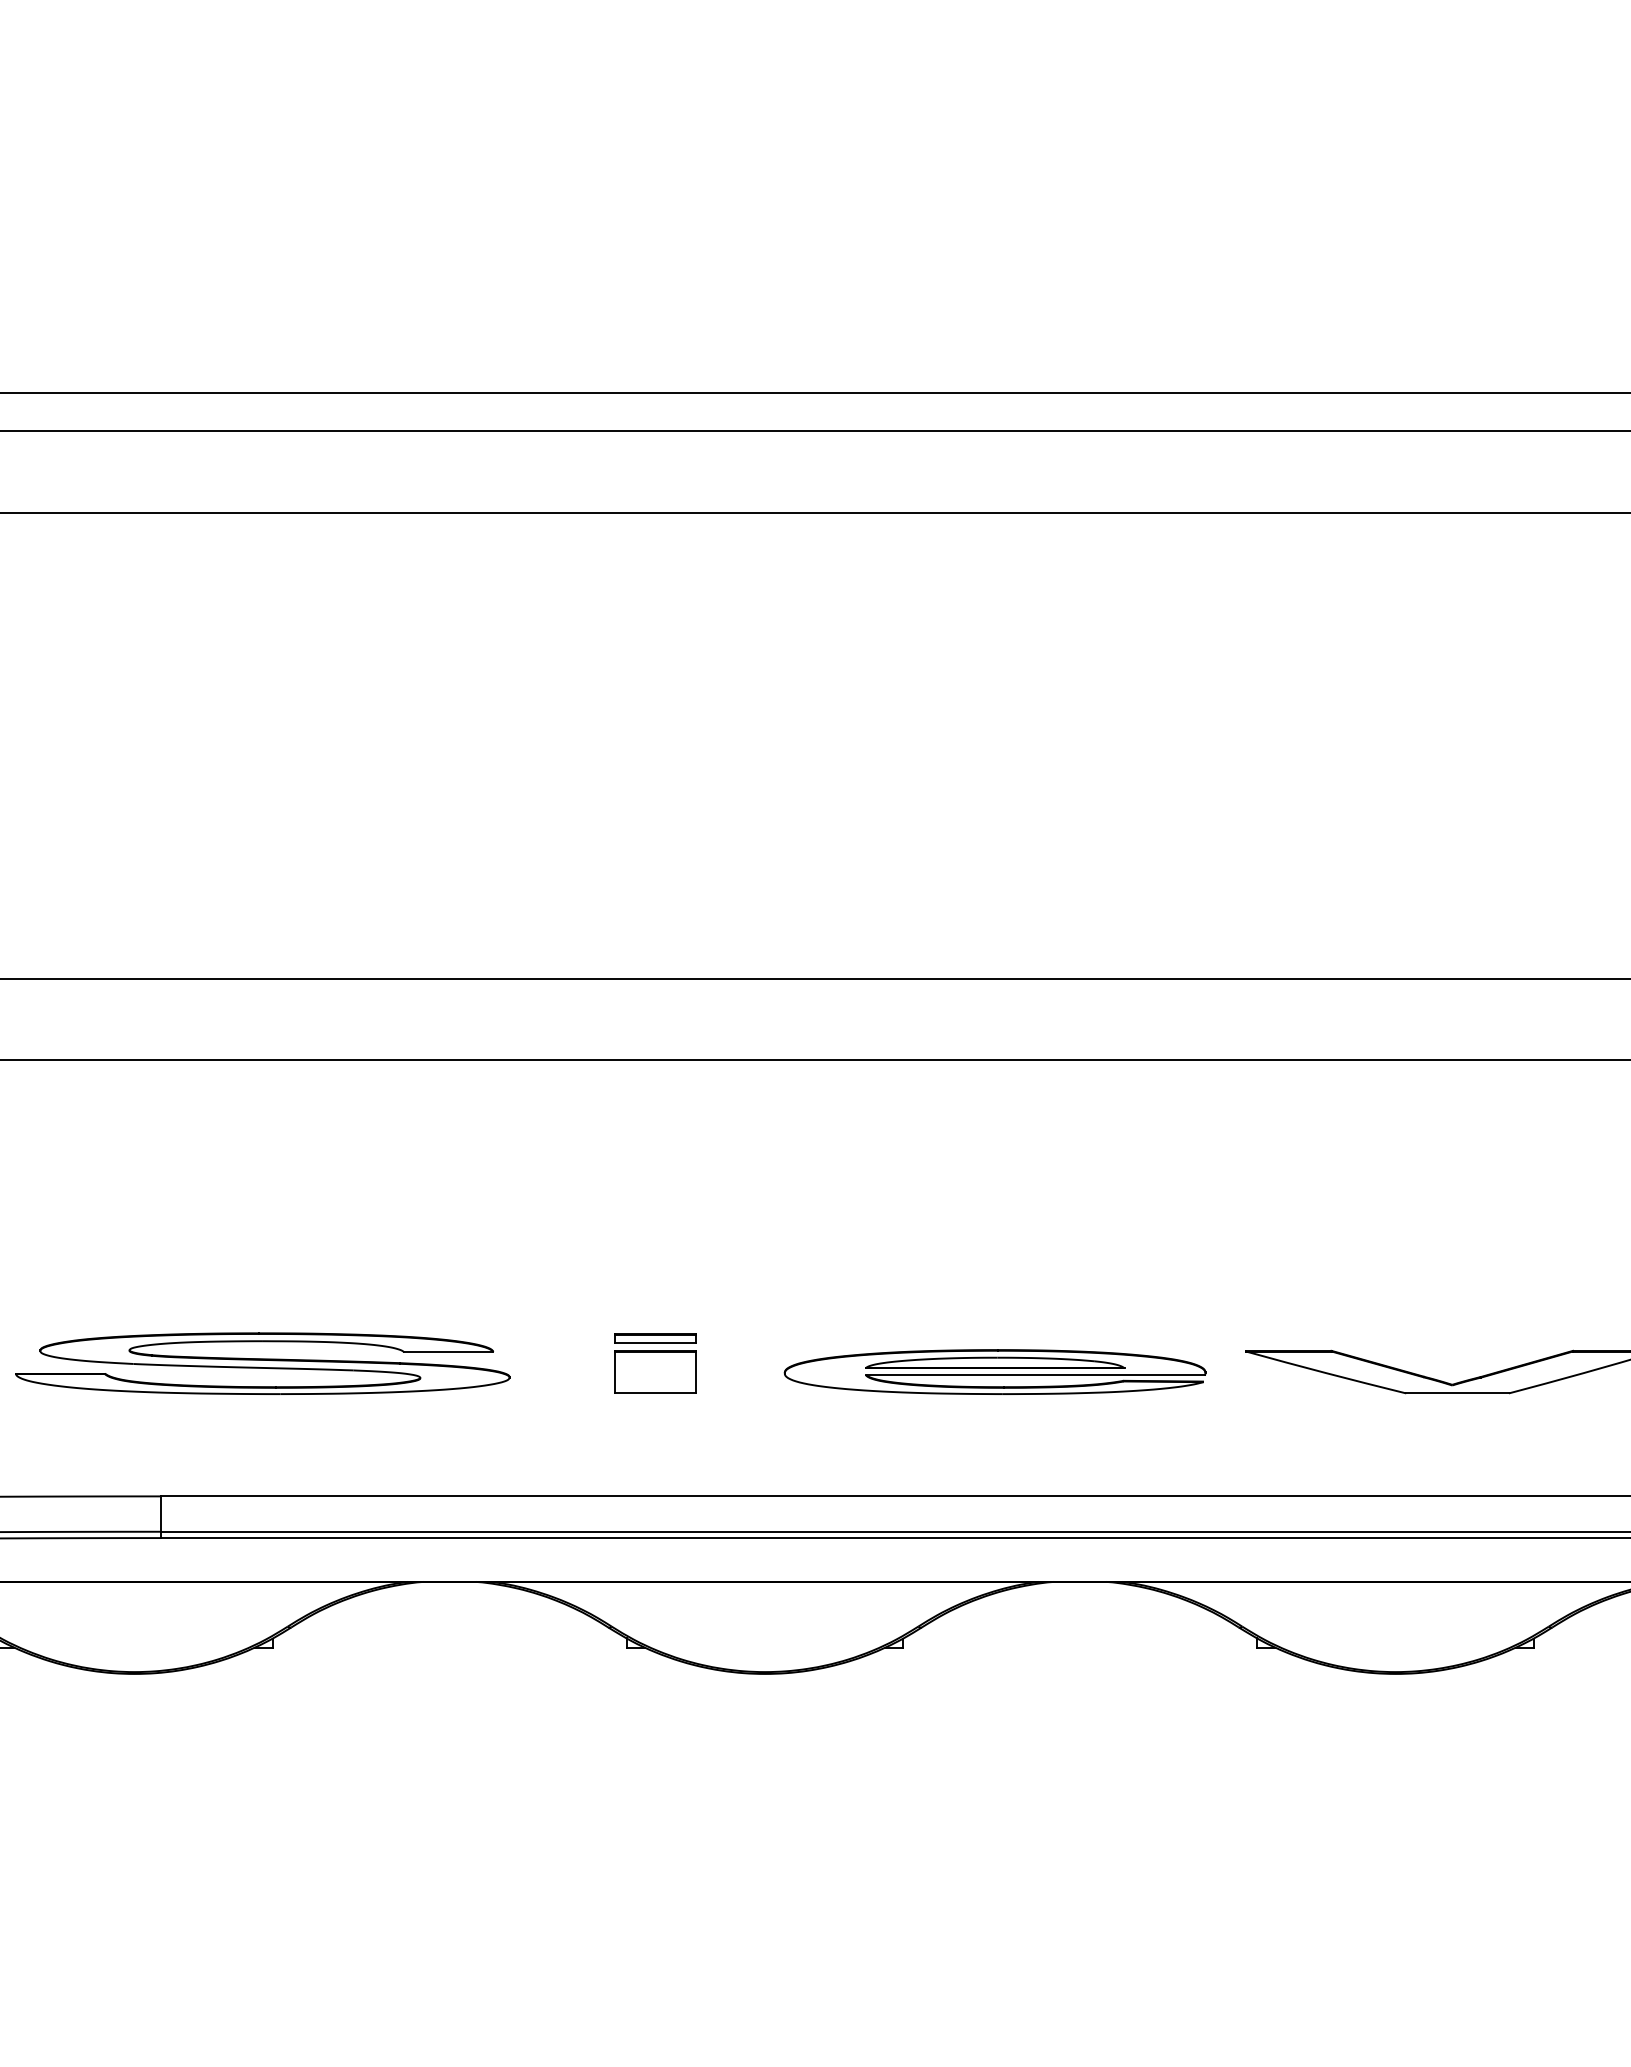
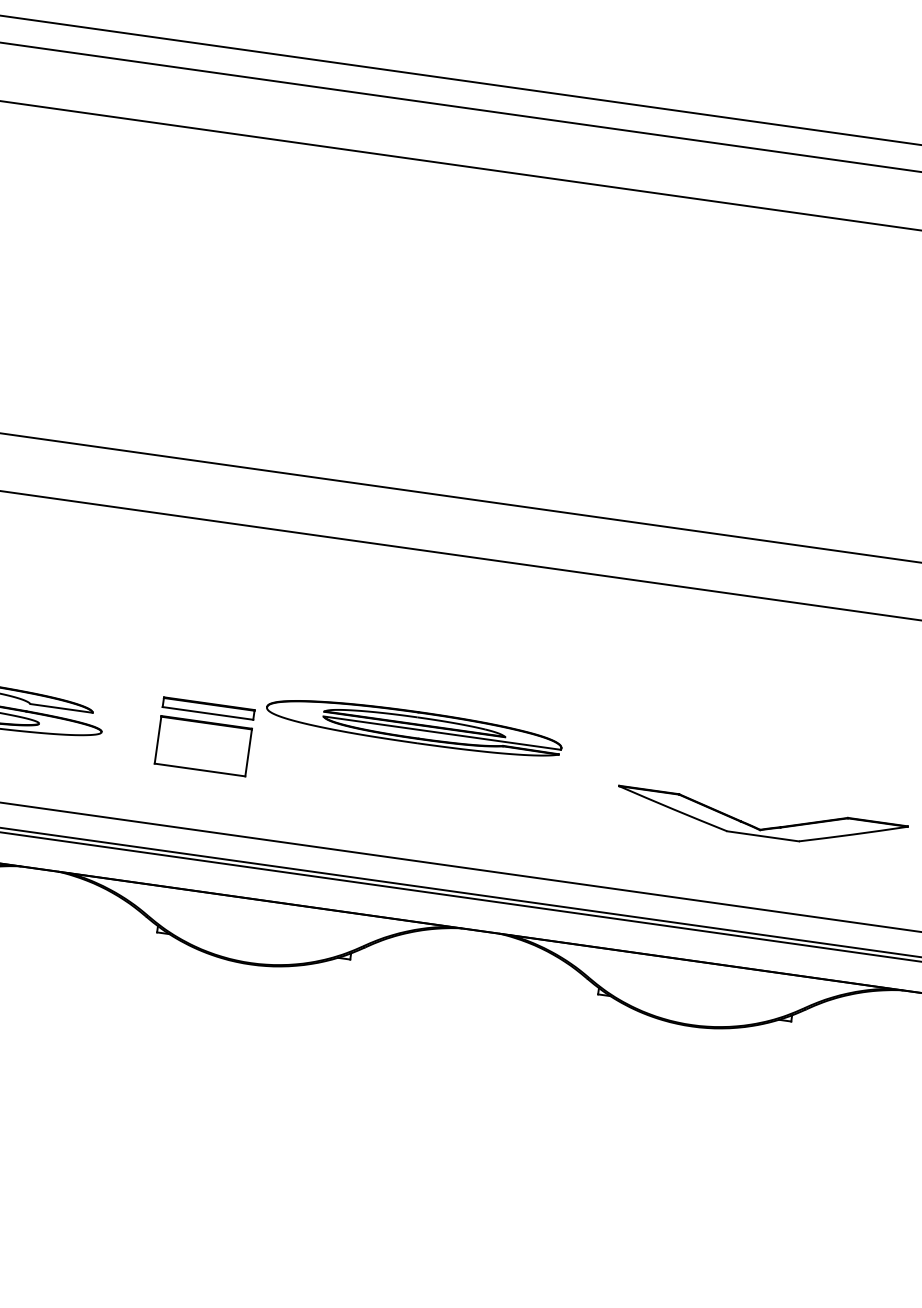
part: (655, 1363) -> (205, 736), size x1.6
part: (994, 1371) -> (413, 726), moved

